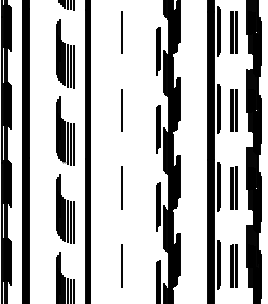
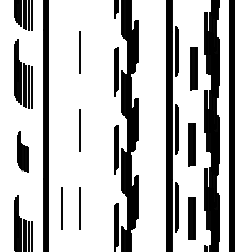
part: (233, 32) -> (193, 68), moved
part: (233, 110) -> (191, 144), moved
part: (65, 130) -> (23, 150), size x0.6
line: (103, 187) -> (61, 207), added
part: (233, 187) -> (191, 217), moved

